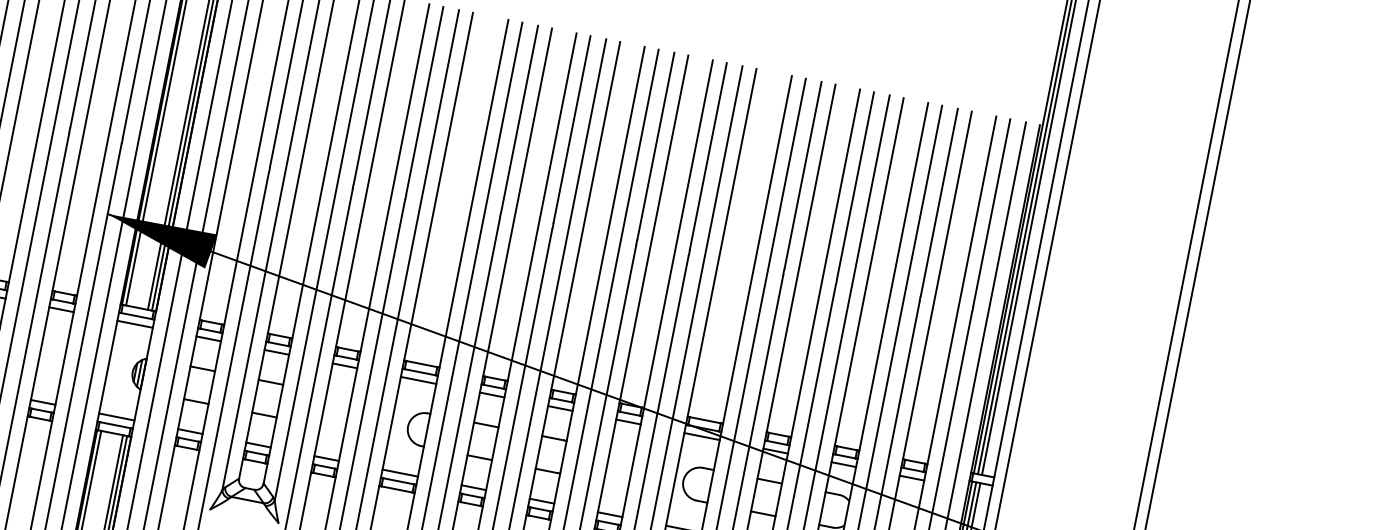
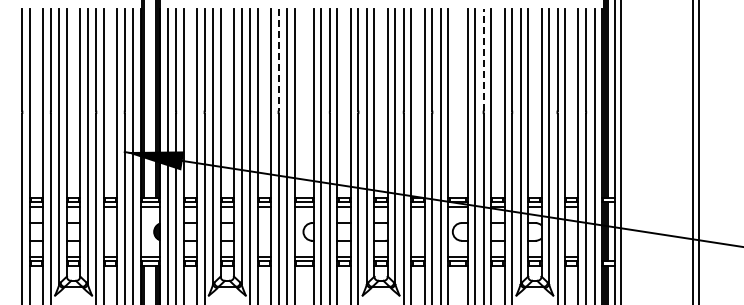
line: (424, 99) -> (278, 59), solid -> dashed
line: (802, 174) -> (483, 59), solid -> dashed

